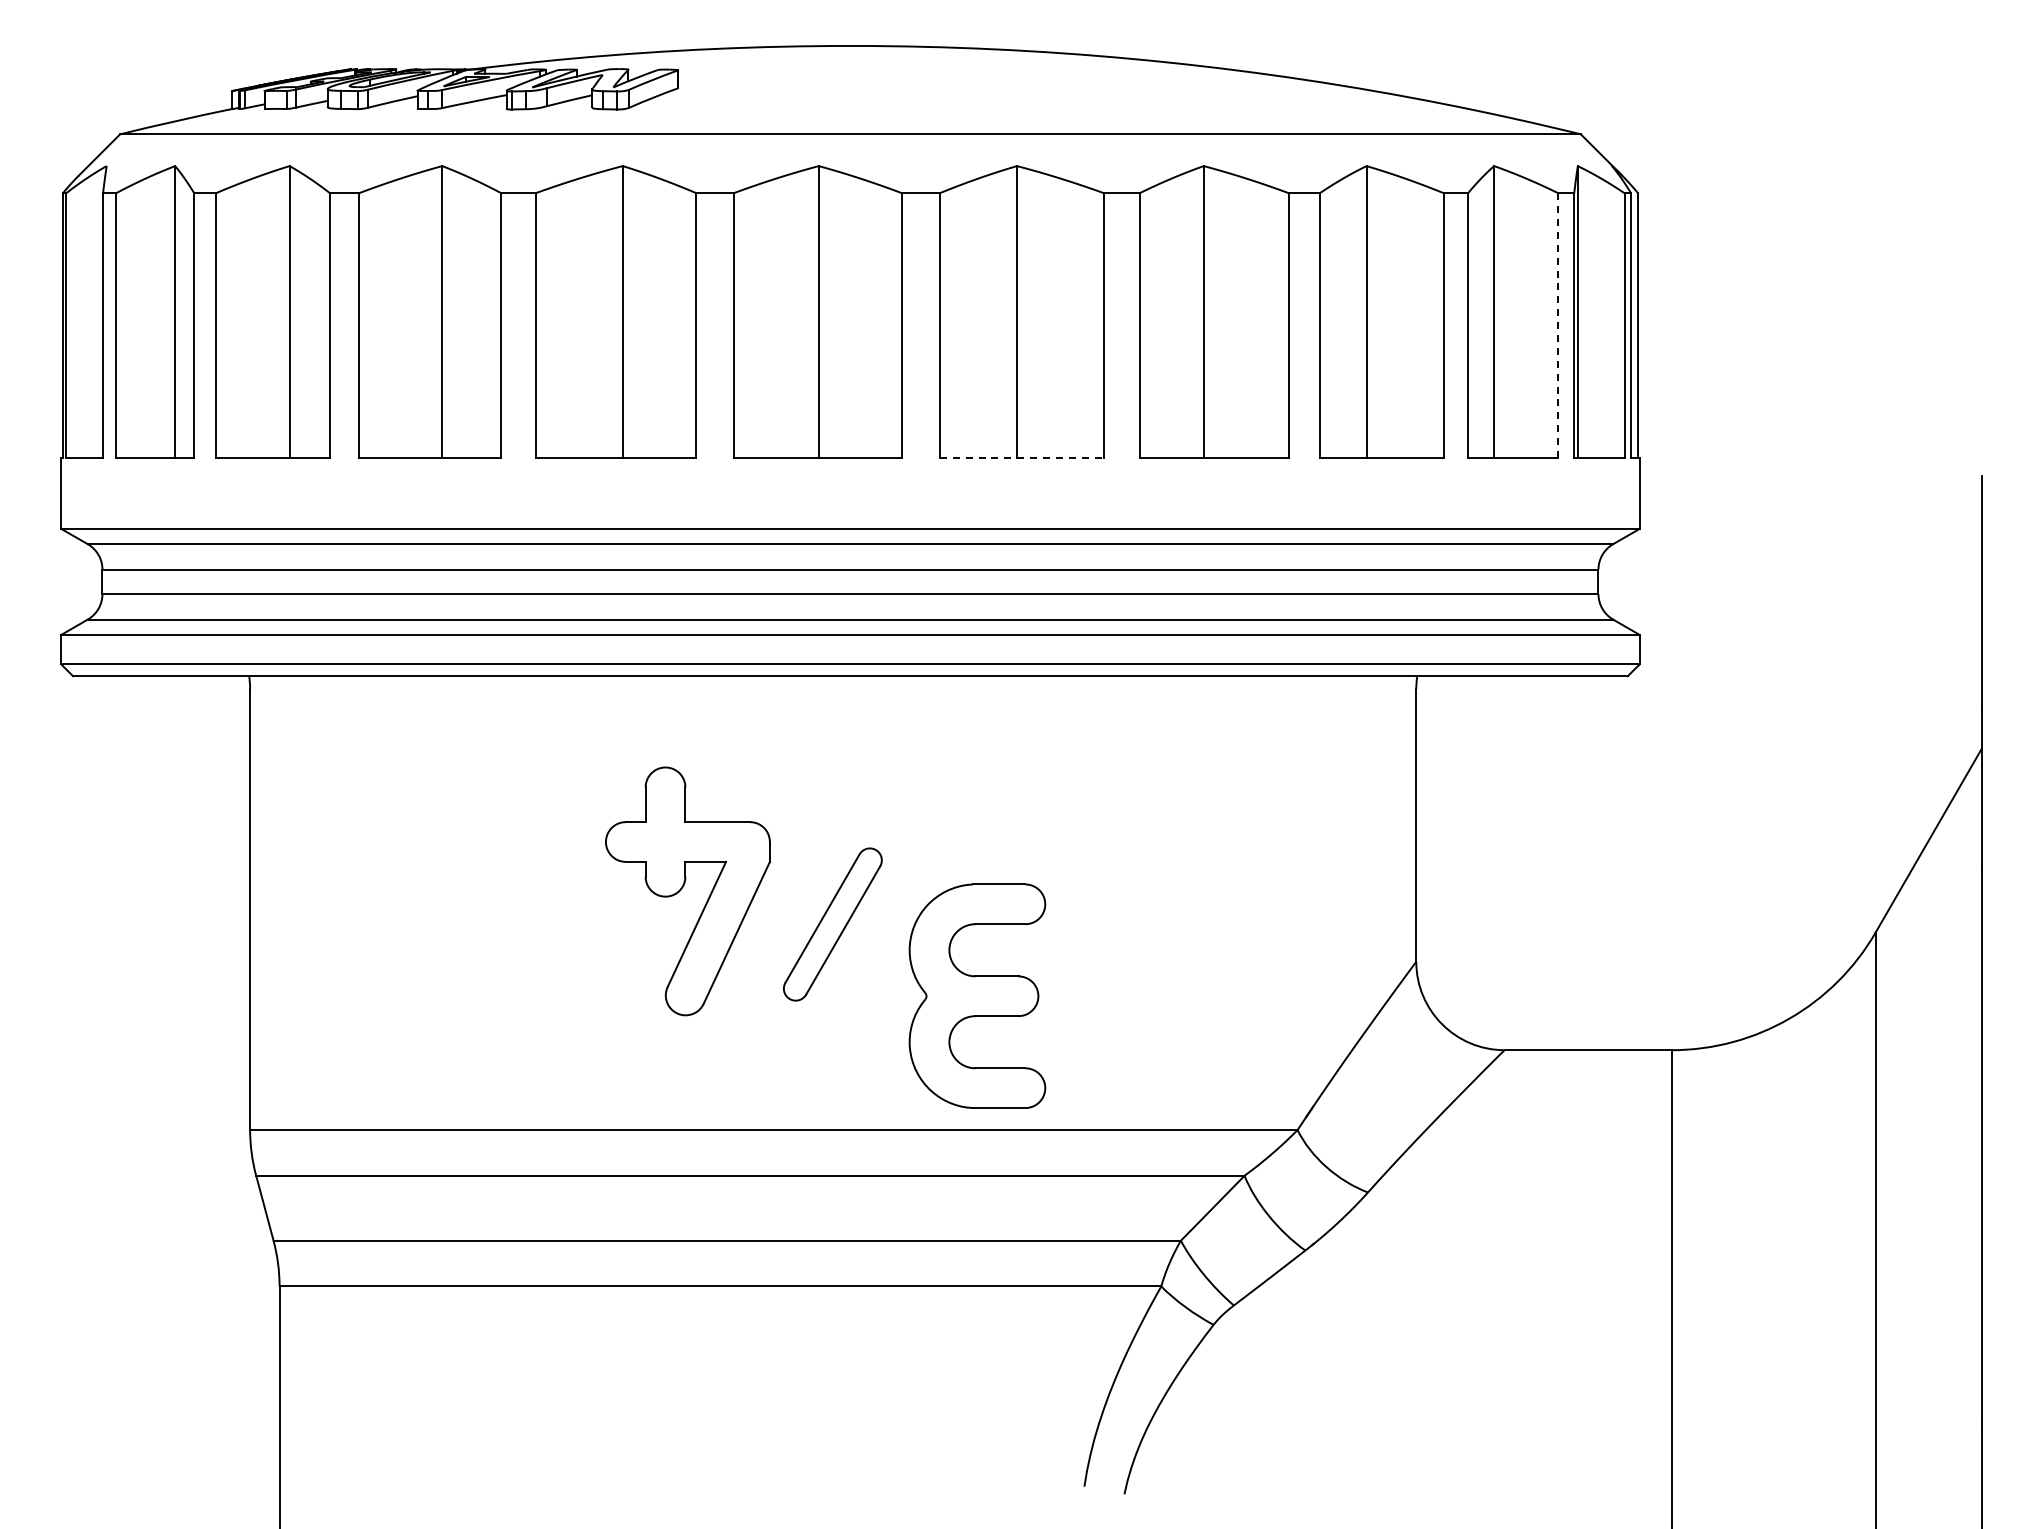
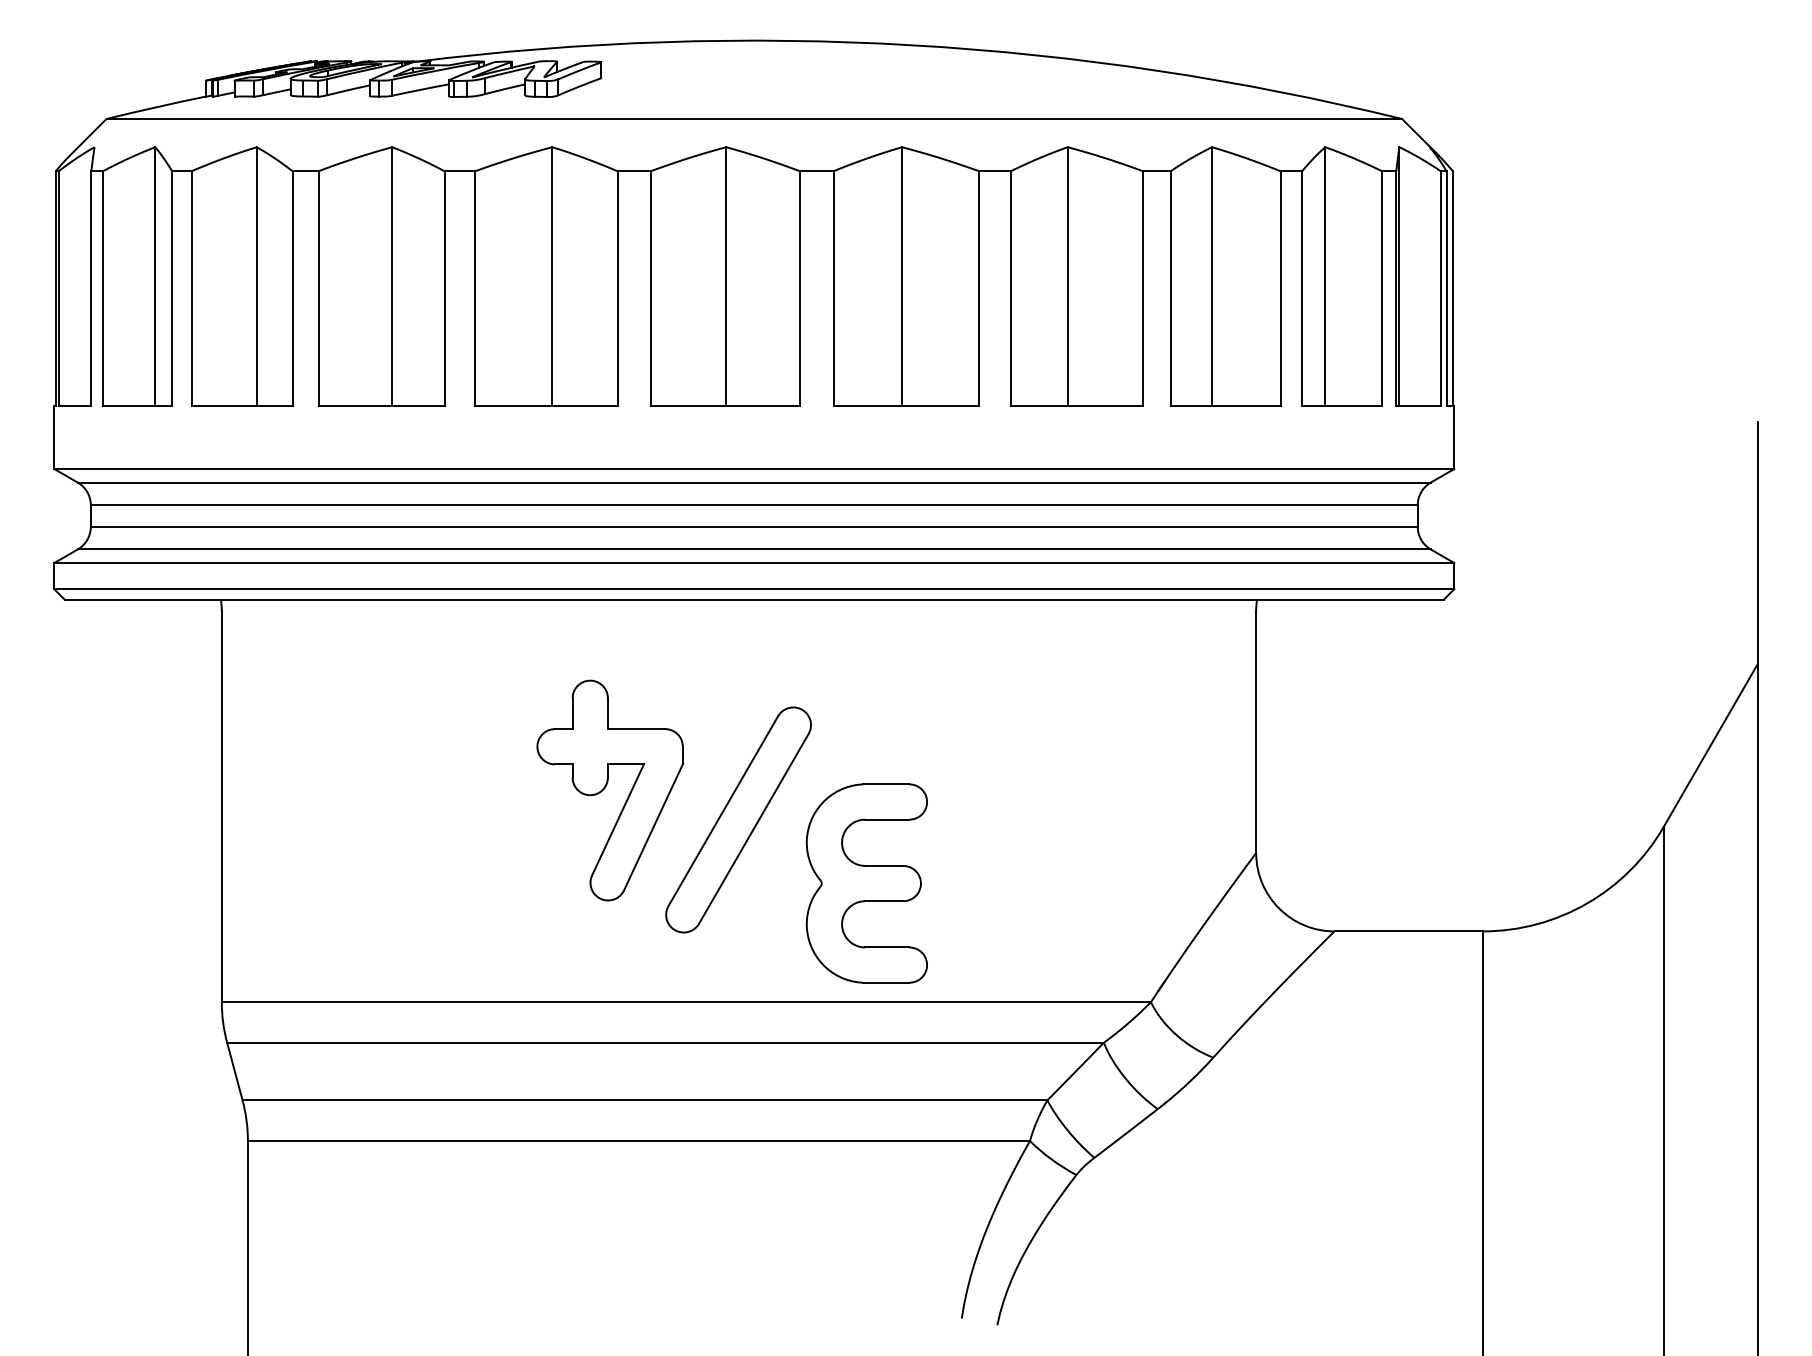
line: (1558, 325) -> (1382, 288), dashed -> solid
line: (1022, 458) -> (906, 406), dashed -> solid
part: (832, 924) -> (738, 819), size x1.67

